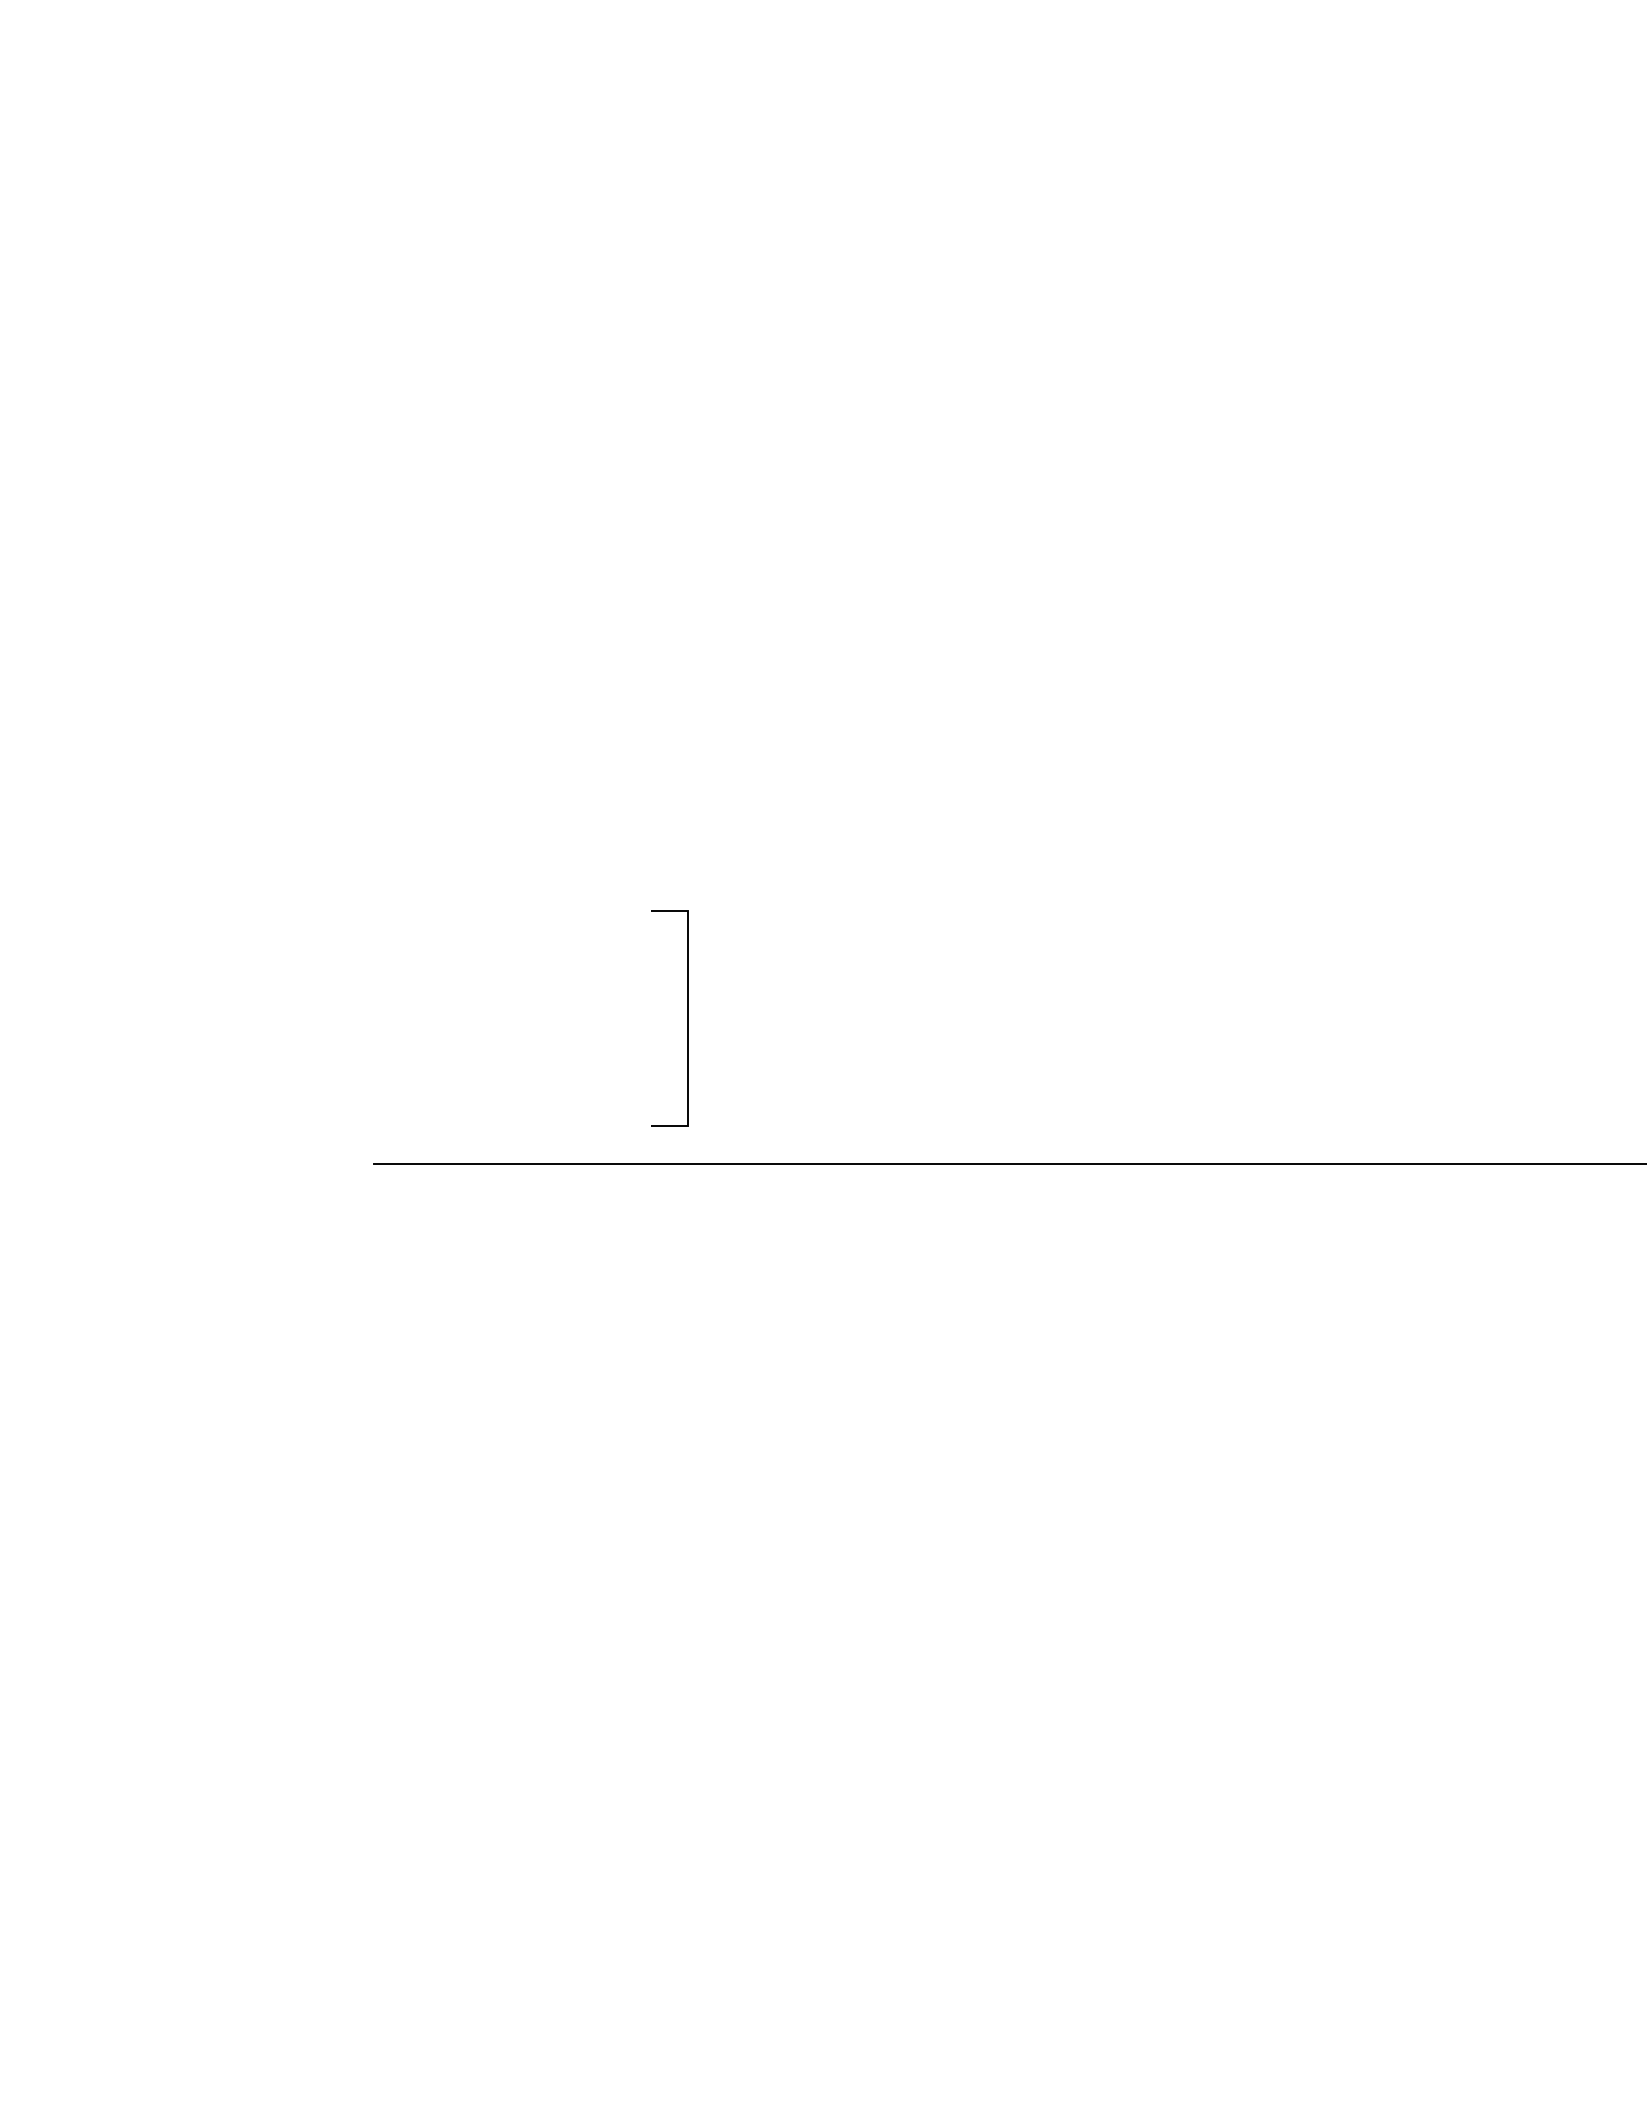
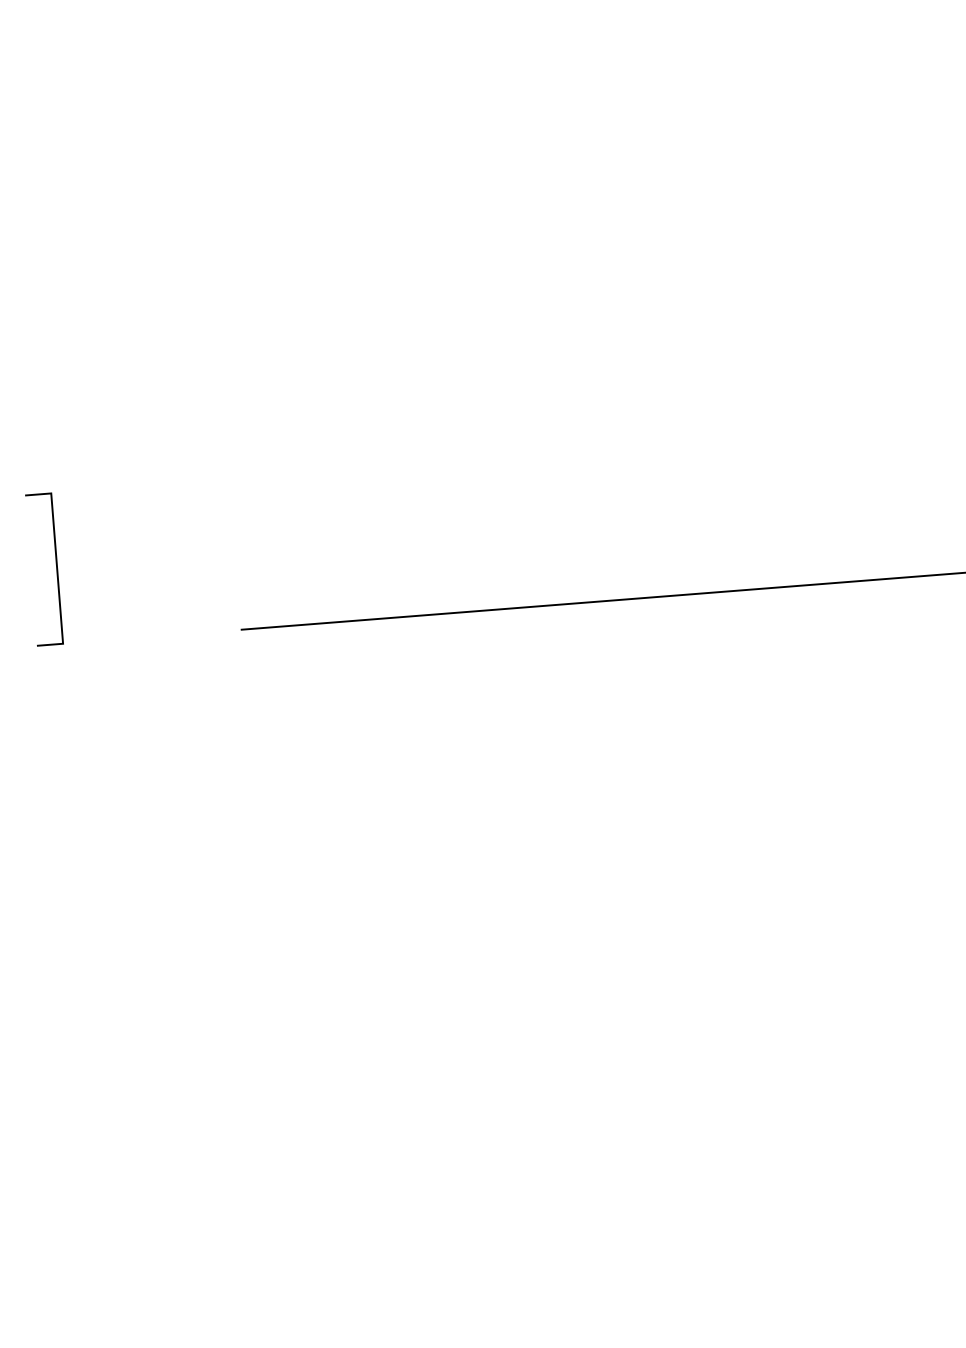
curve: (687, 1018) -> (56, 568), moved

